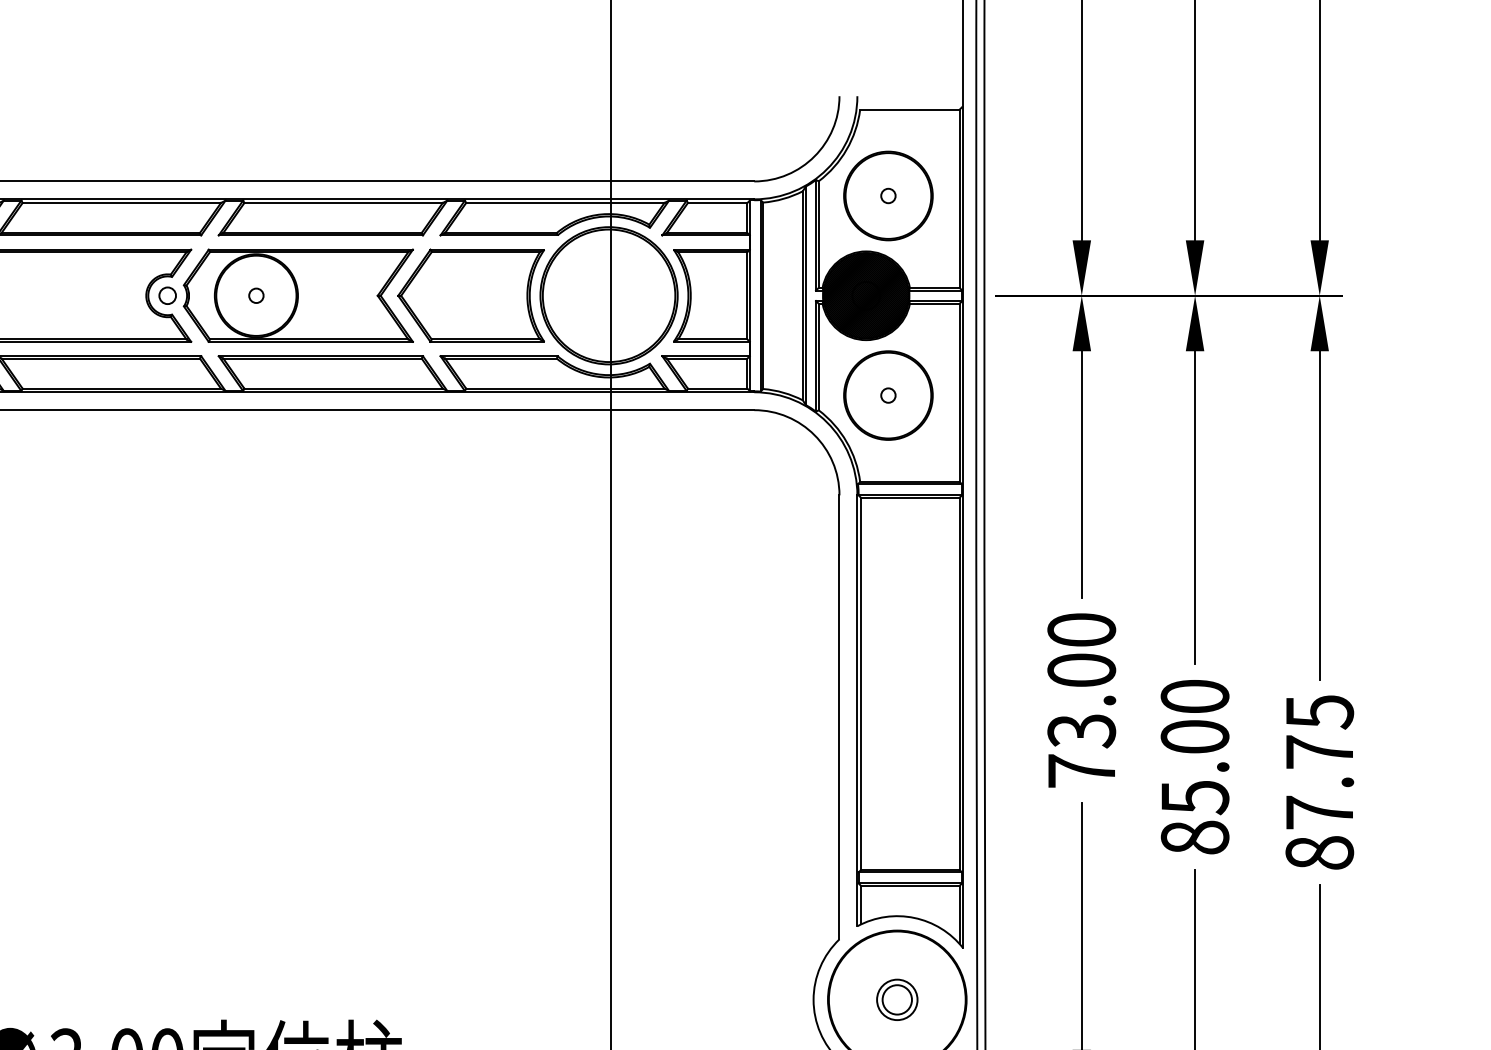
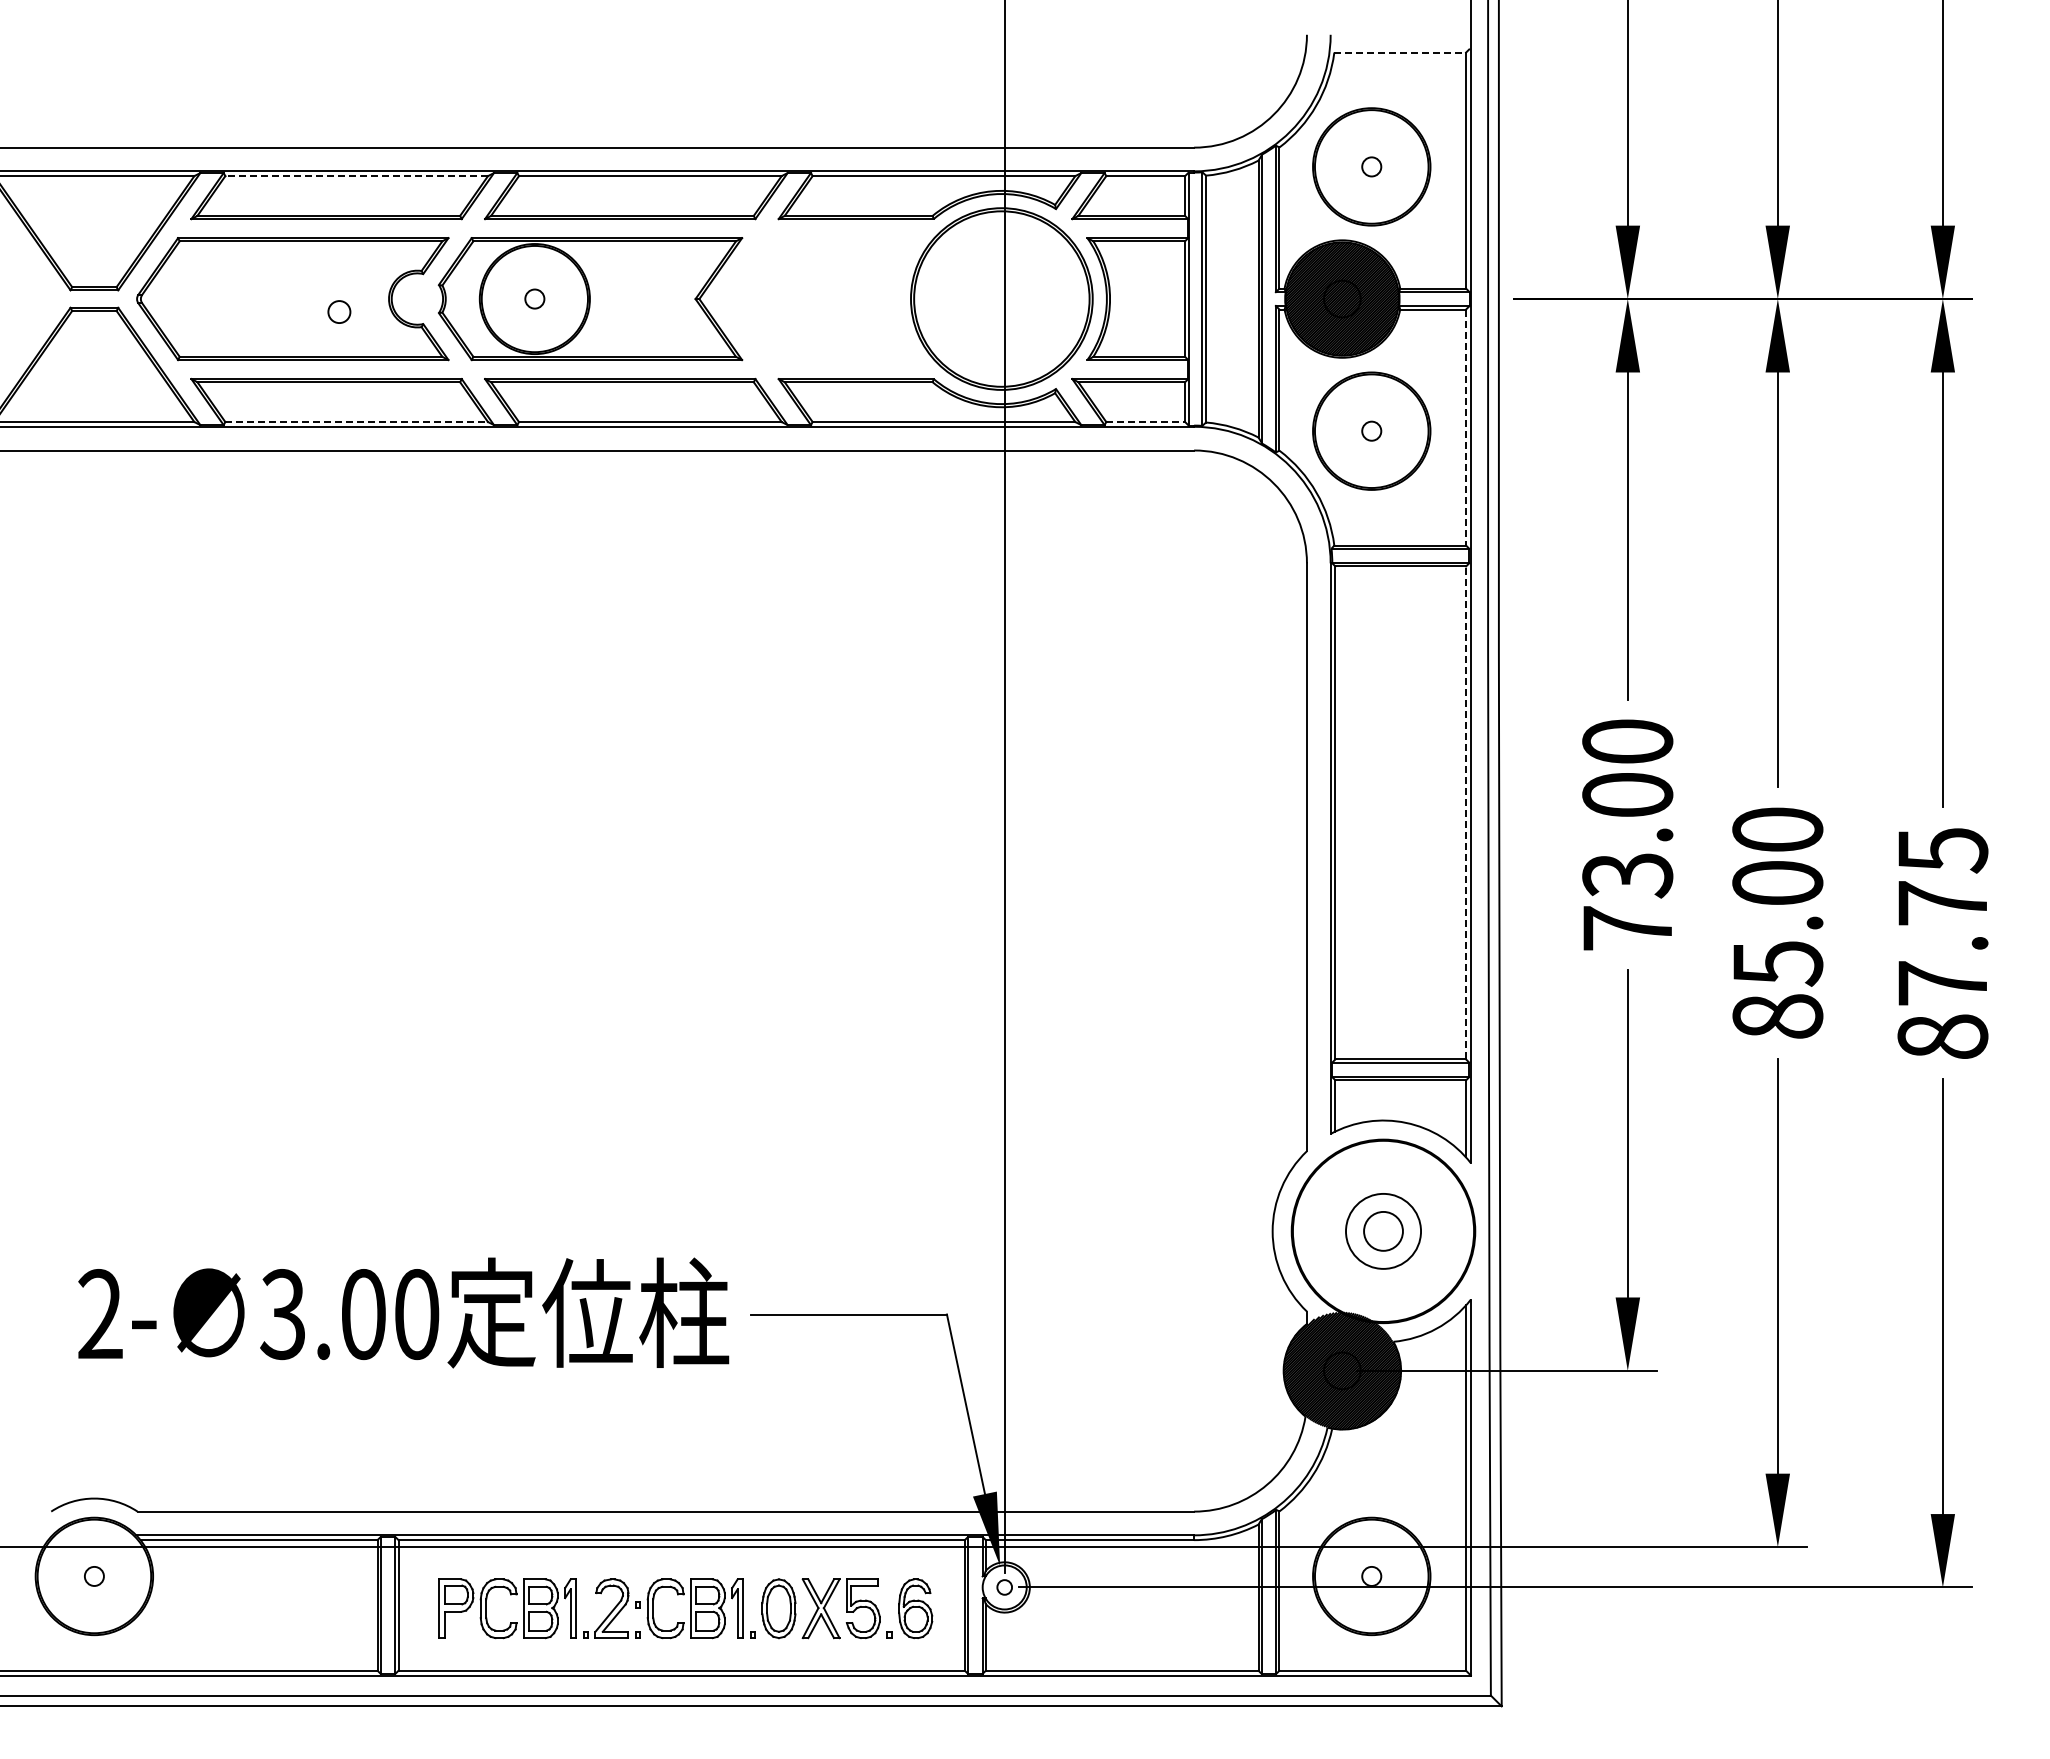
line: (910, 109) -> (1400, 52), solid -> dashed
line: (121, 203) -> (356, 176), solid -> dashed
circle: (167, 295) -> (339, 311), moved
part: (470, 296) -> (818, 299), removed
line: (122, 389) -> (357, 422), solid -> dashed
line: (718, 389) -> (1146, 422), solid -> dashed
line: (959, 392) -> (1466, 427), solid -> dashed
line: (959, 683) -> (1466, 812), solid -> dashed
circle: (897, 999) -> (1383, 1231), size x1.4

